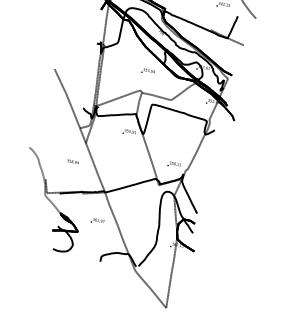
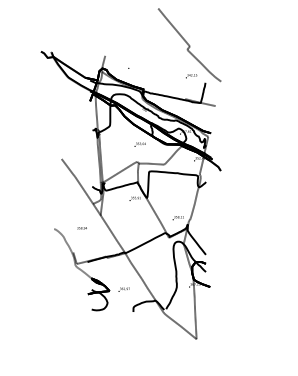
text: (72, 161) -> (81, 228), moved
text: (96, 220) -> (123, 289), moved

